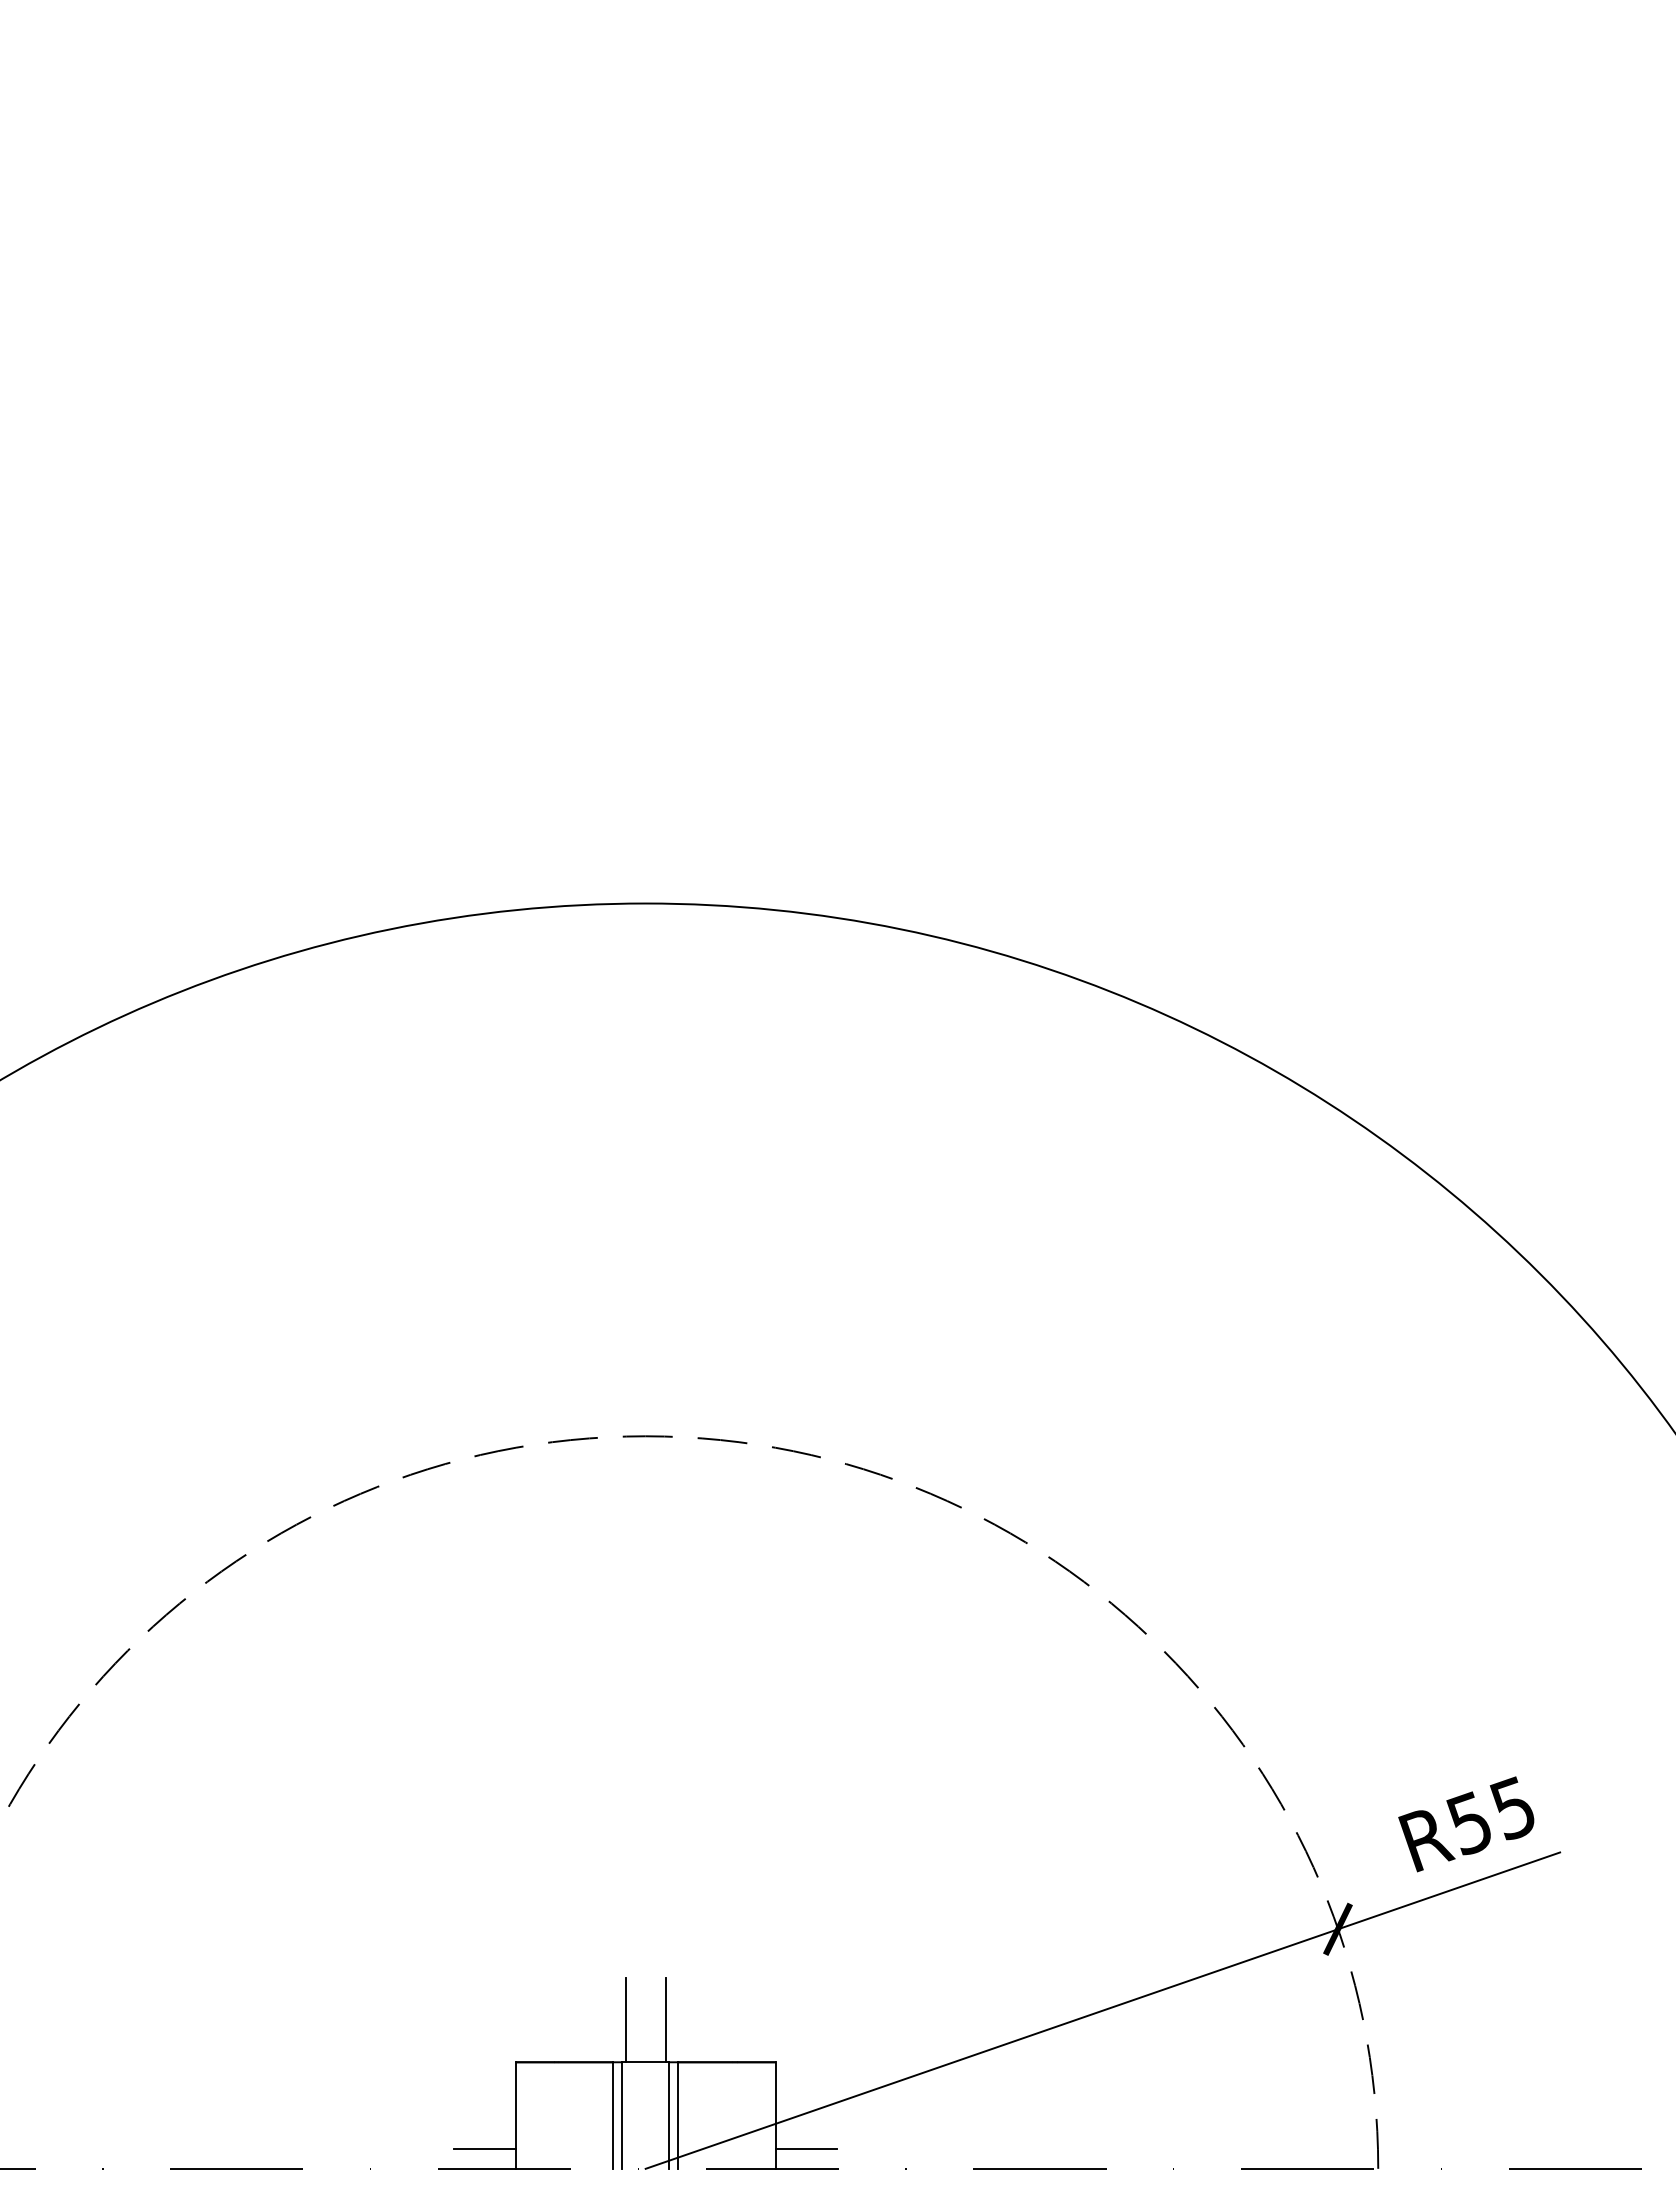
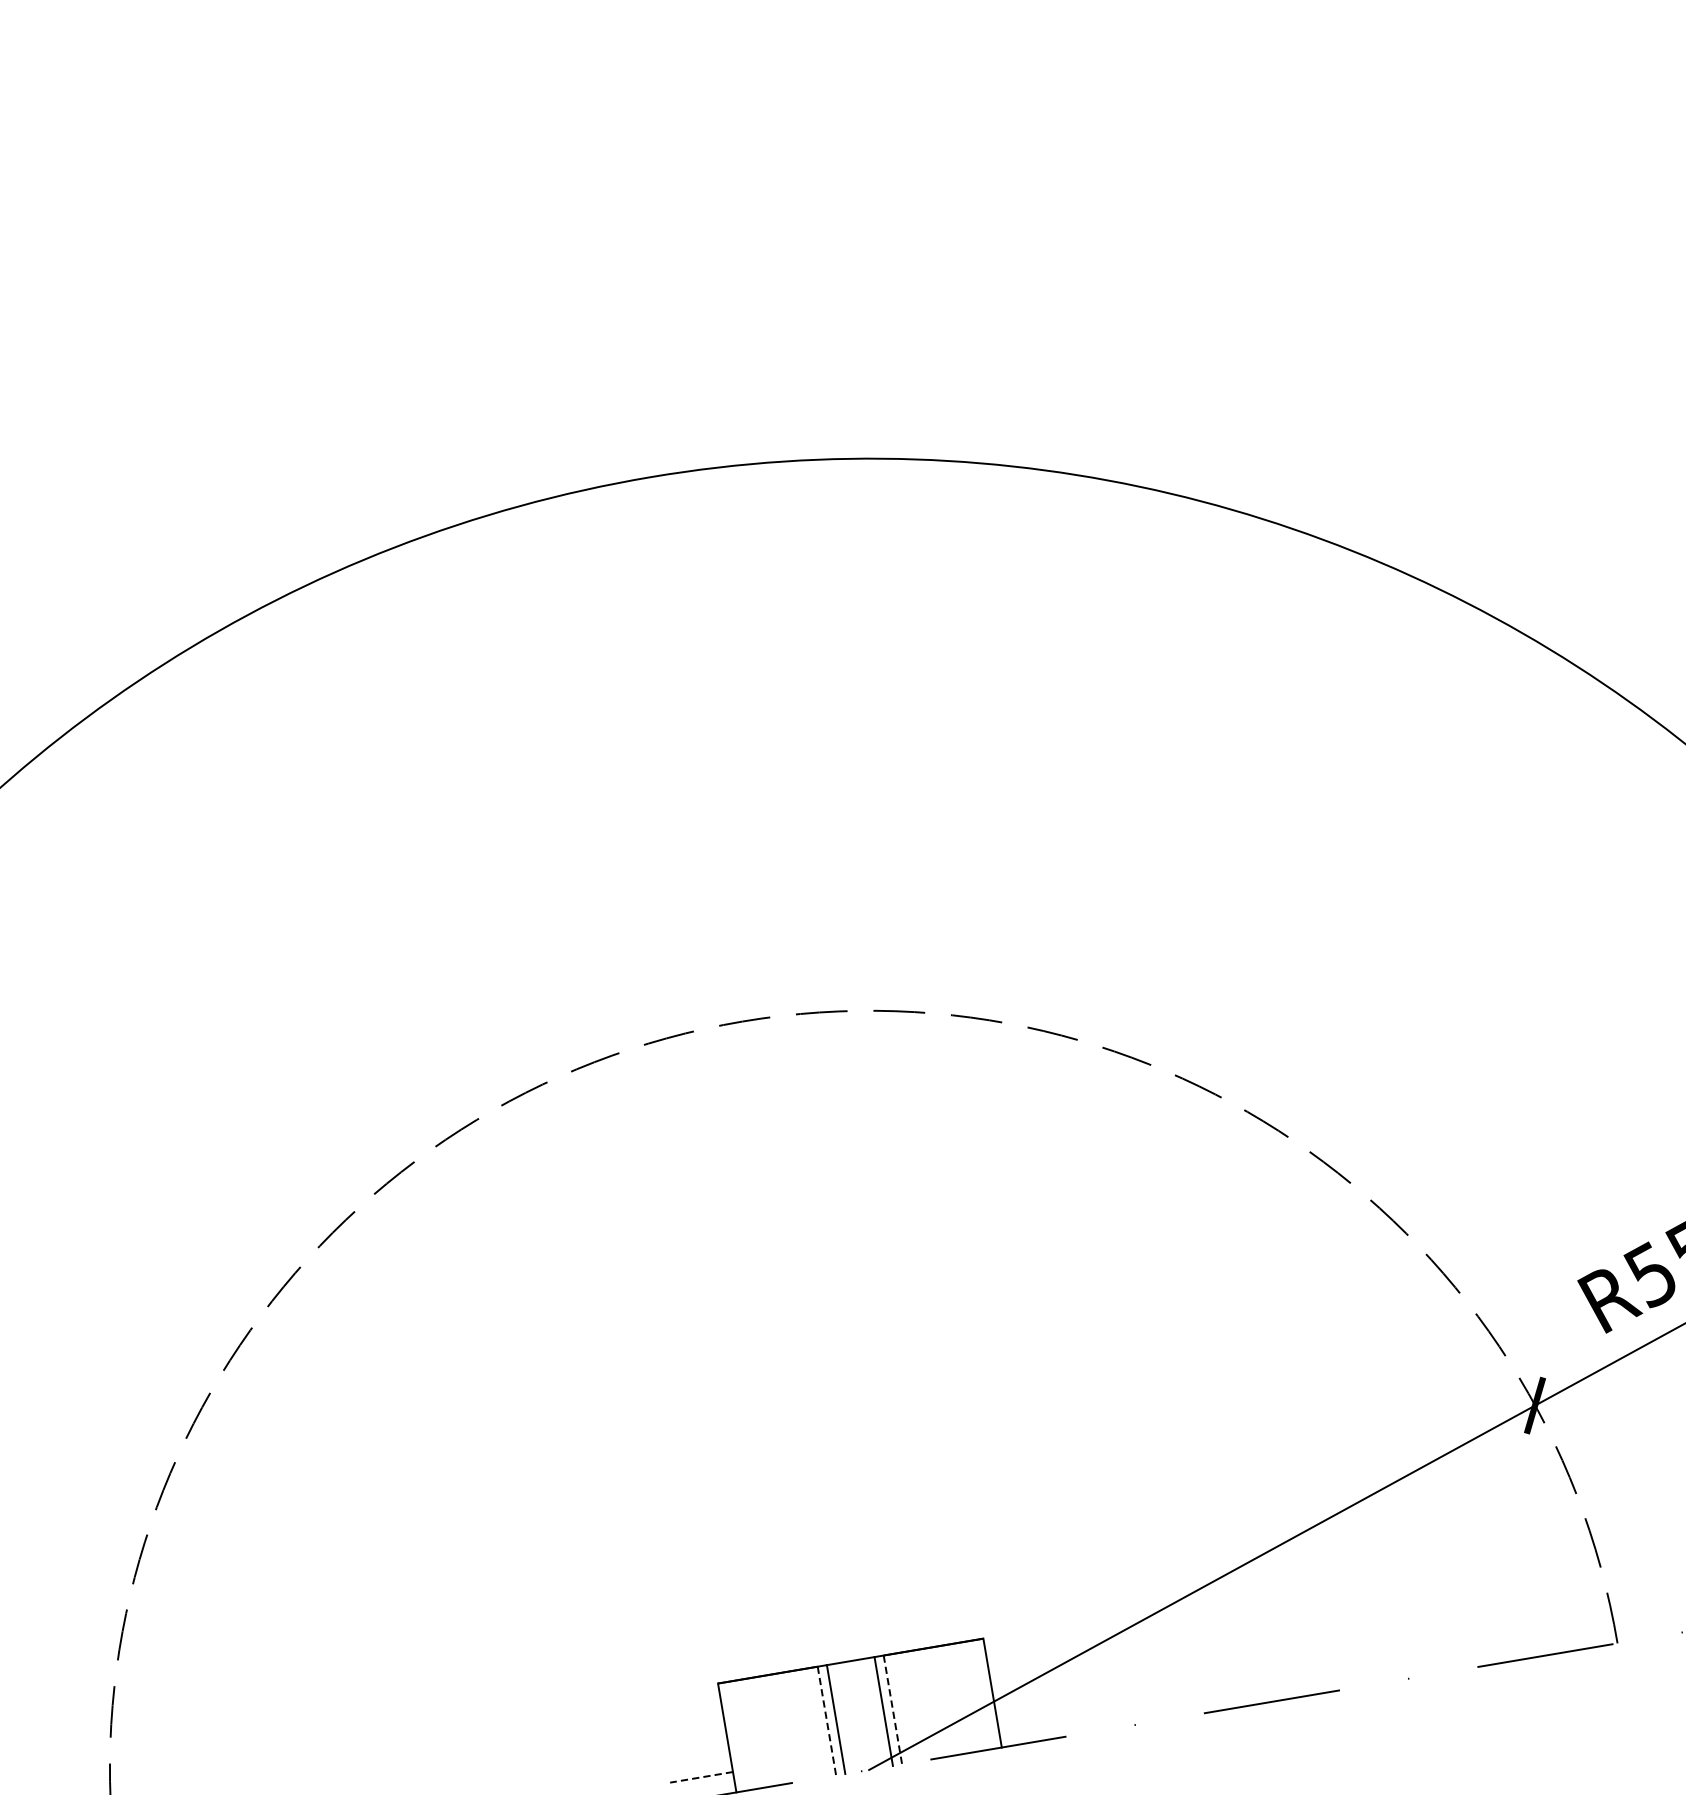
line: (625, 2020) -> (822, 1621), removed
line: (665, 2020) -> (863, 1615), removed
line: (613, 2116) -> (827, 1722), solid -> dashed
line: (677, 2116) -> (892, 1711), solid -> dashed
line: (485, 2148) -> (701, 1776), solid -> dashed
line: (806, 2148) -> (1029, 1721), removed

